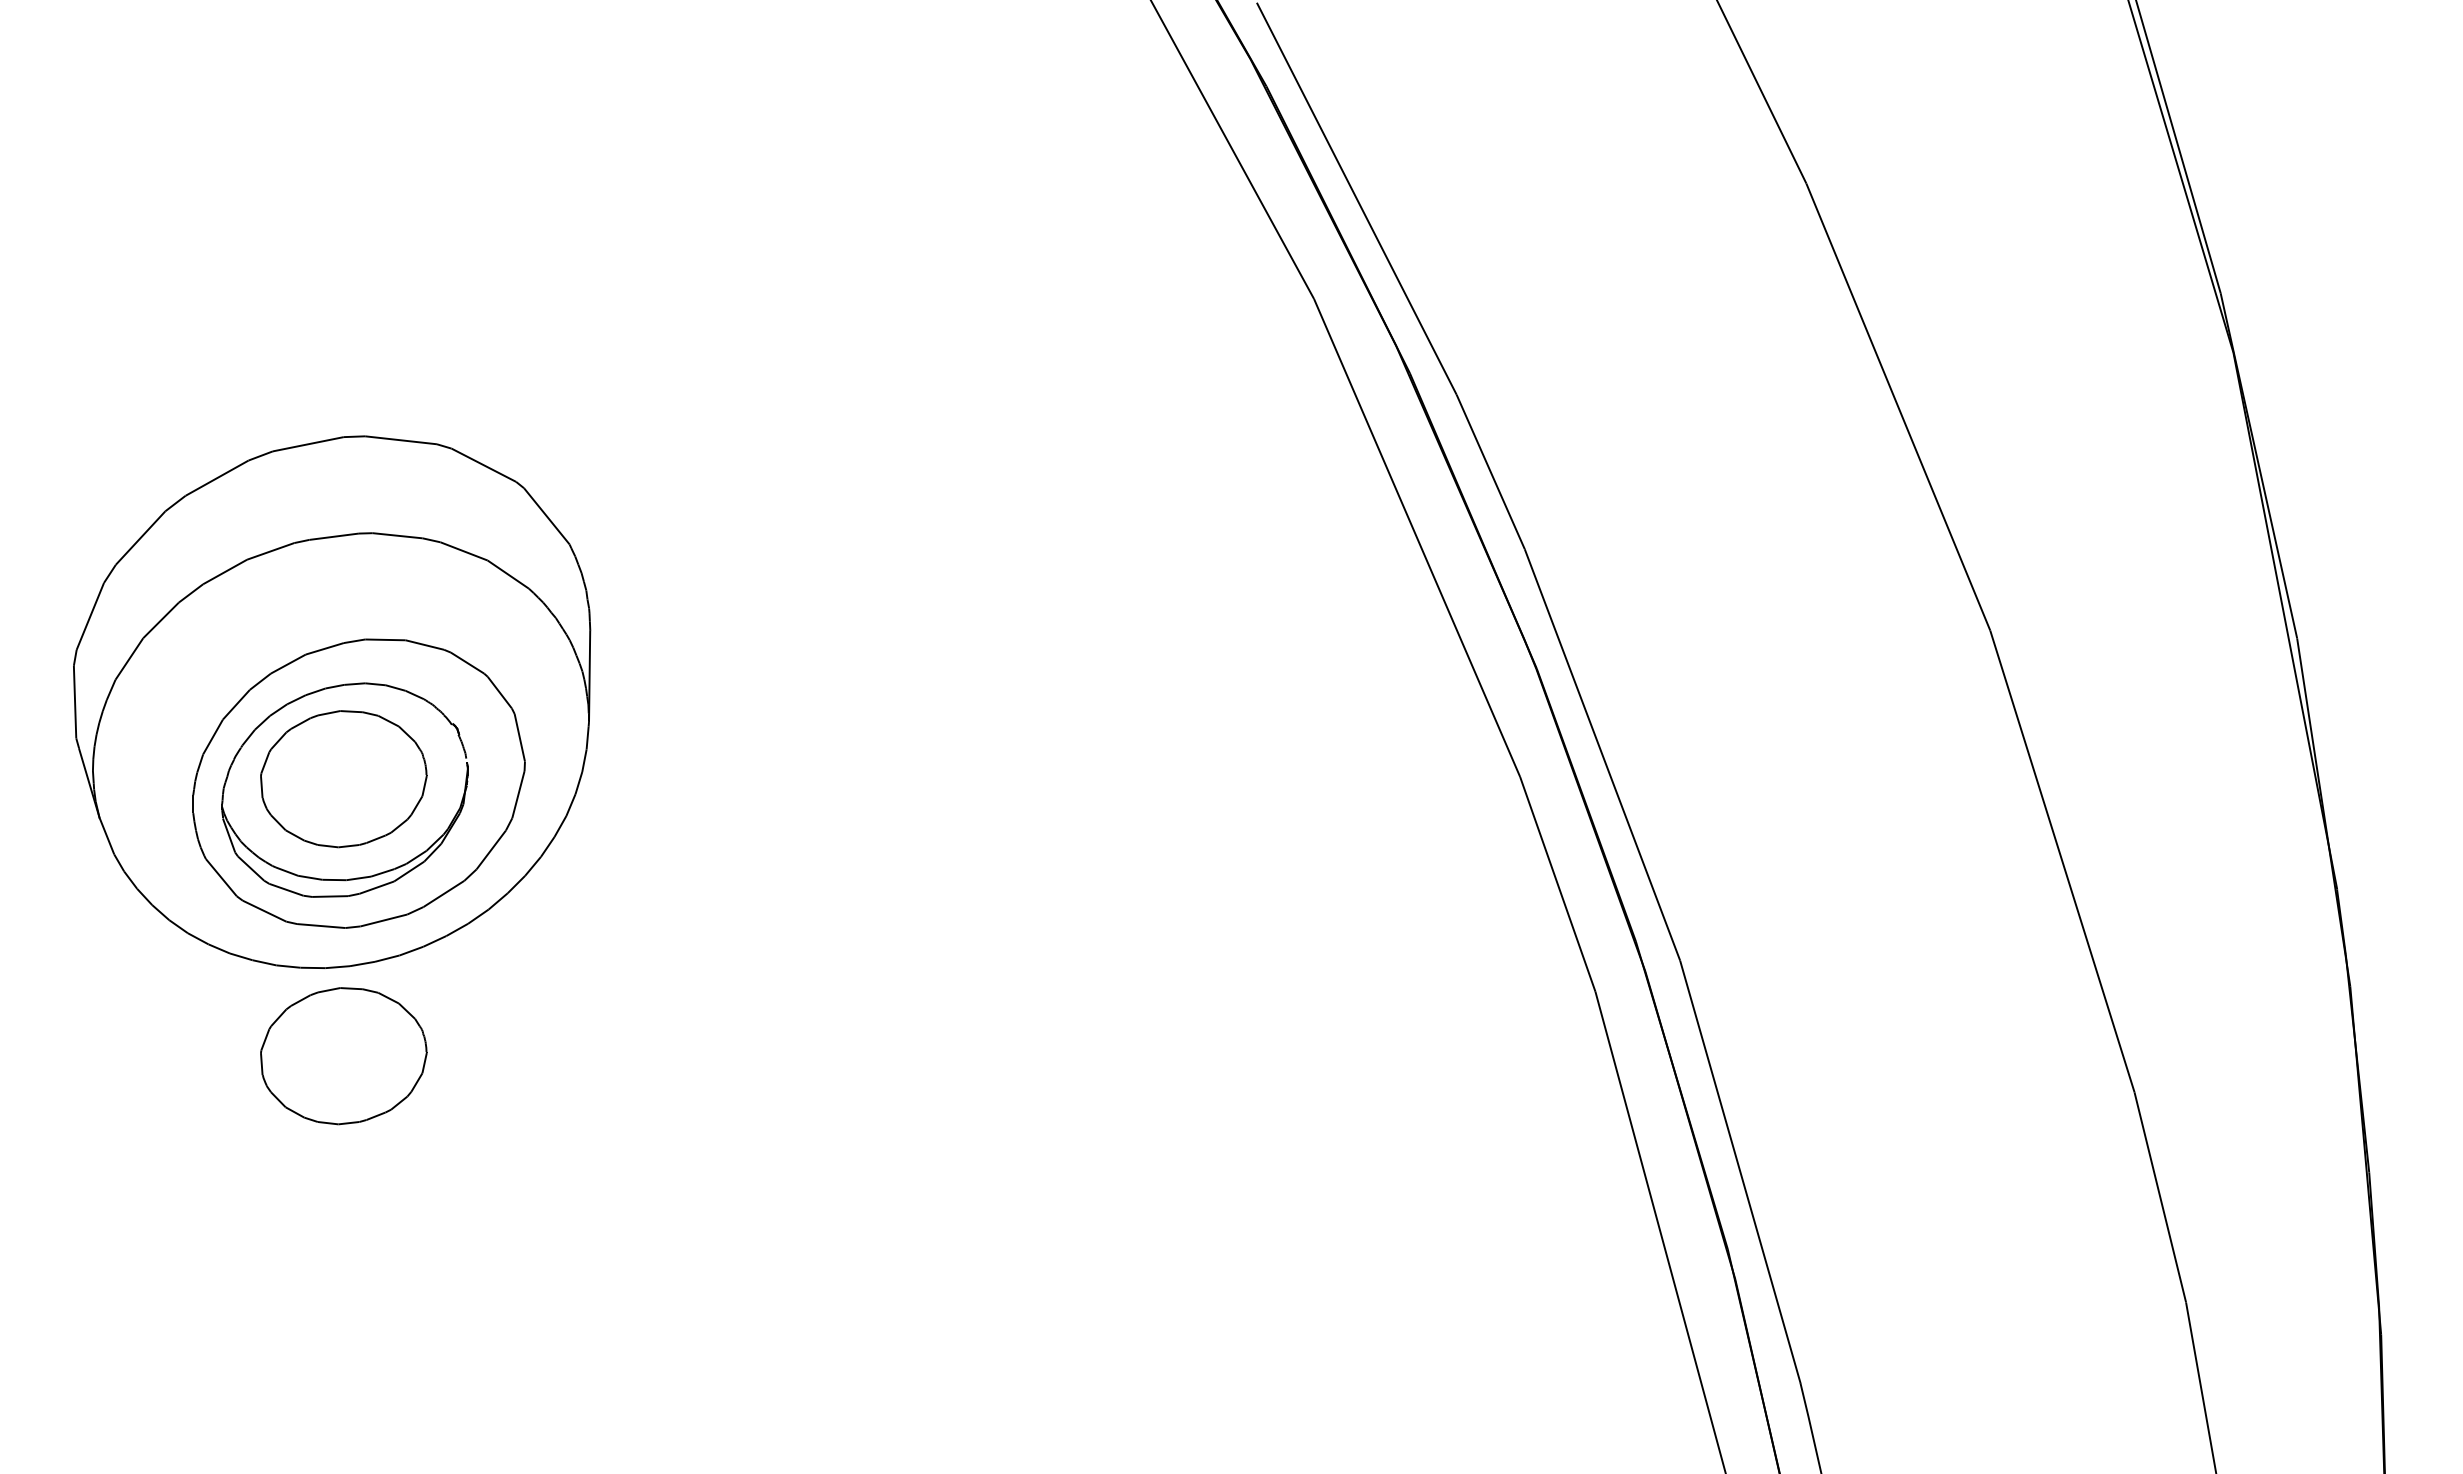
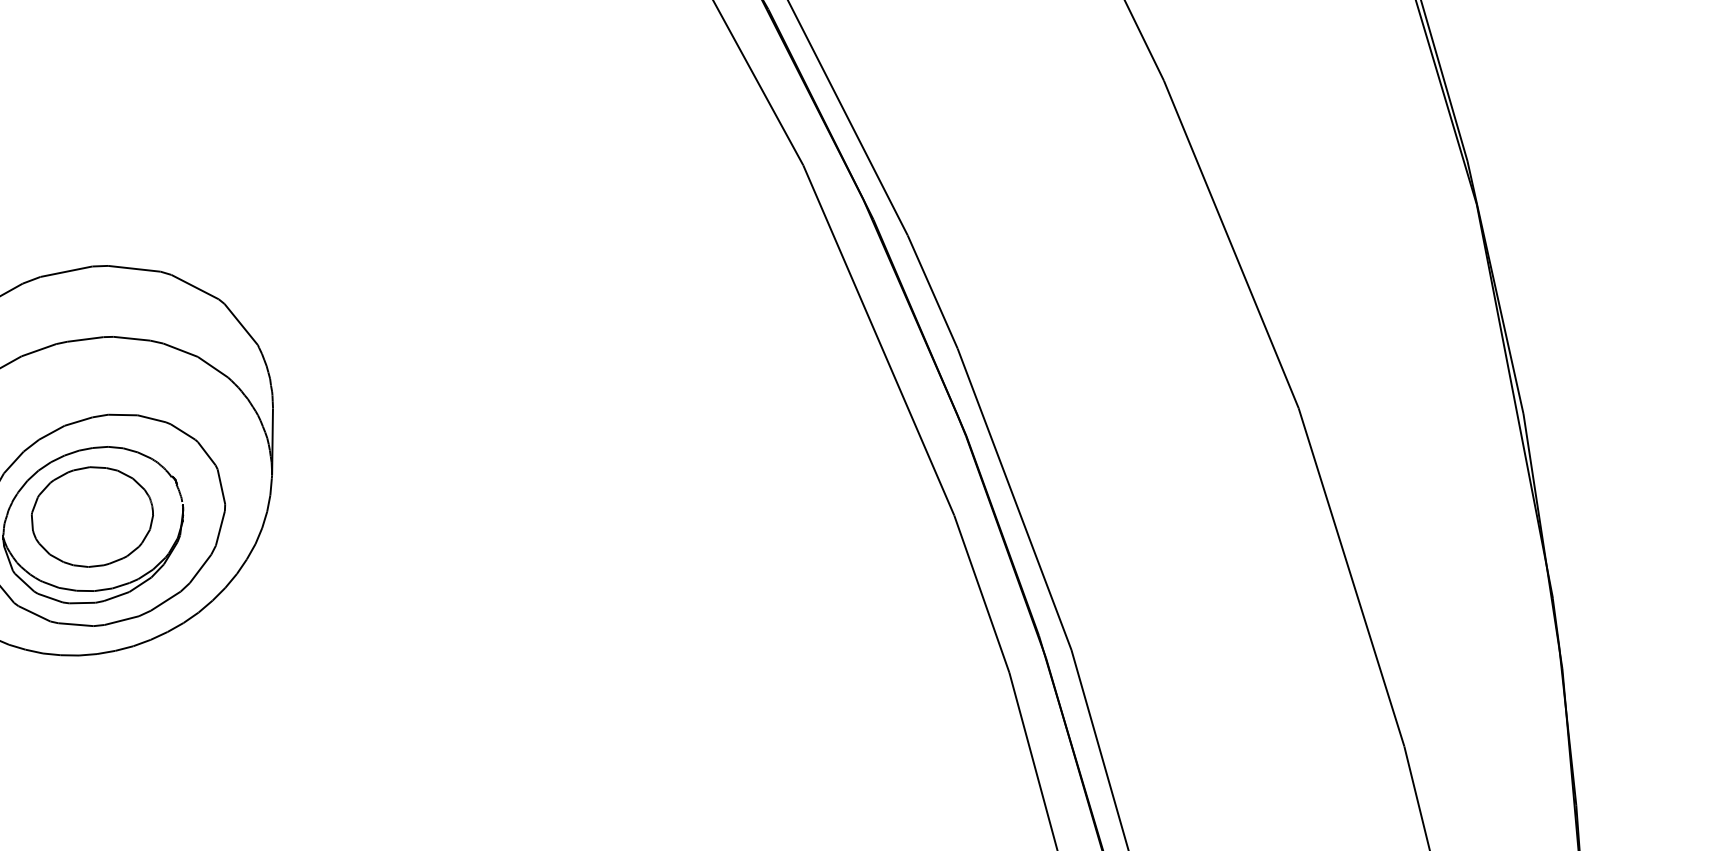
part: (343, 1056) -> (92, 720), removed

